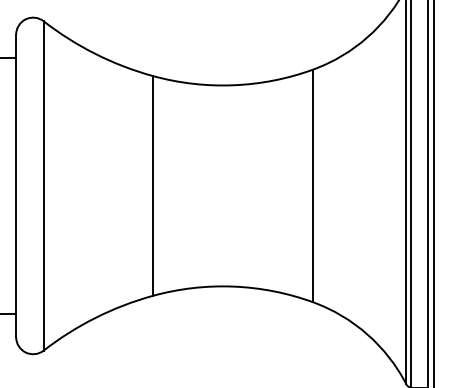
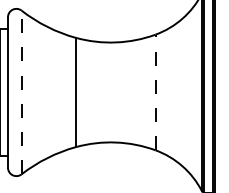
line: (43, 185) -> (21, 92), solid -> dashed
line: (313, 185) -> (155, 92), solid -> dashed

